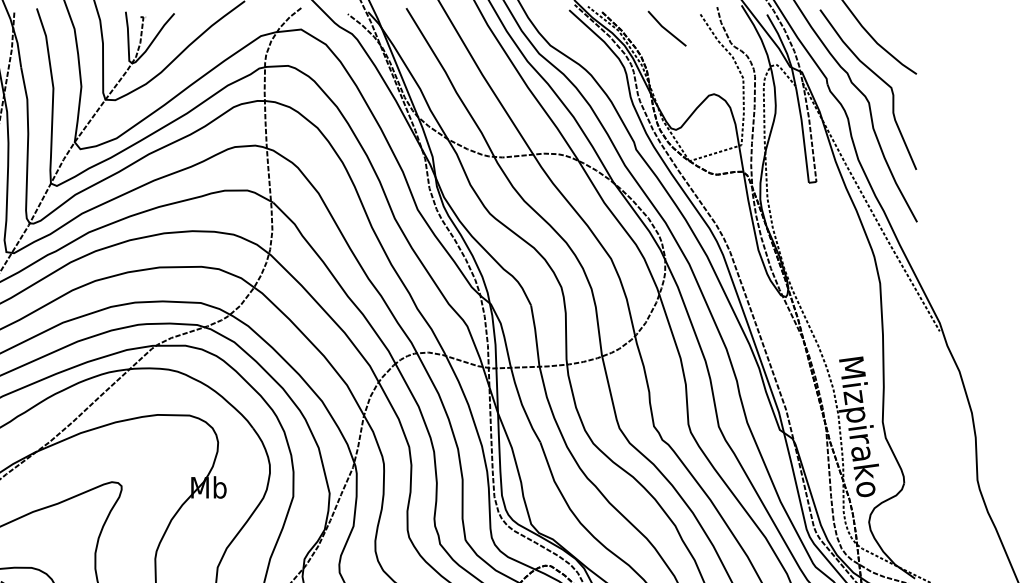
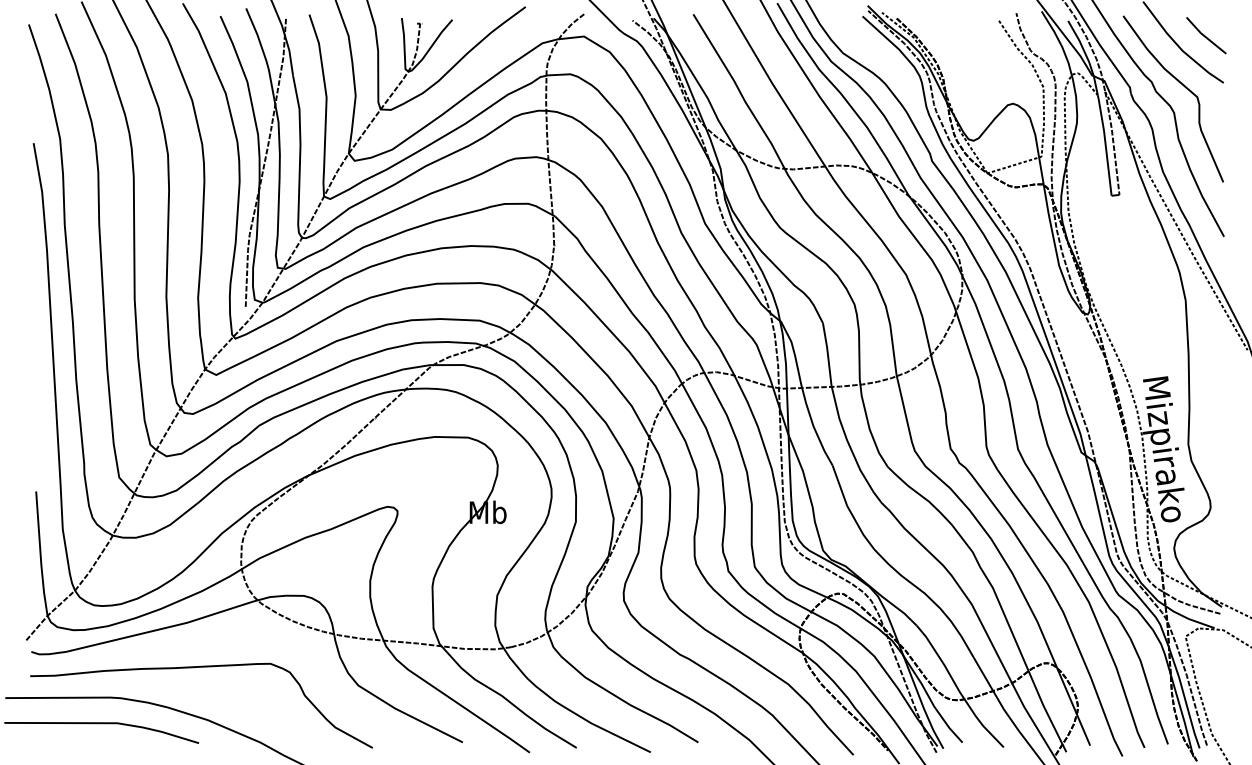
line: (666, 28) -> (1205, 35), moved

